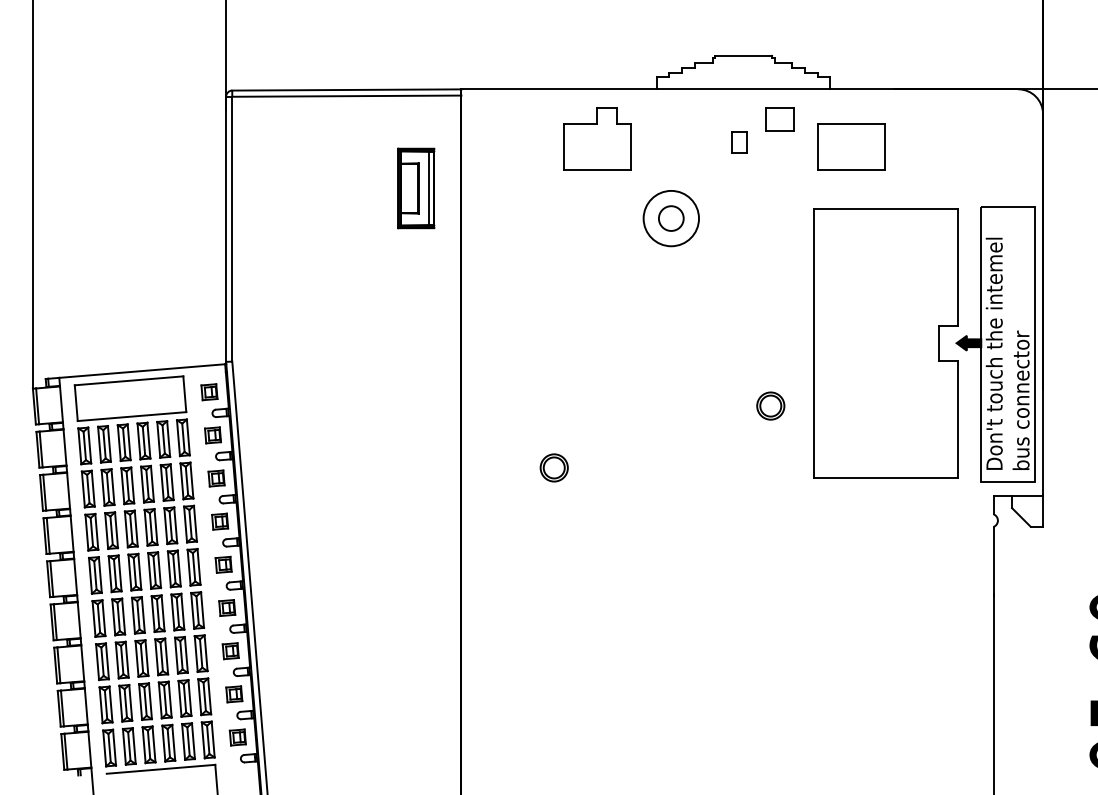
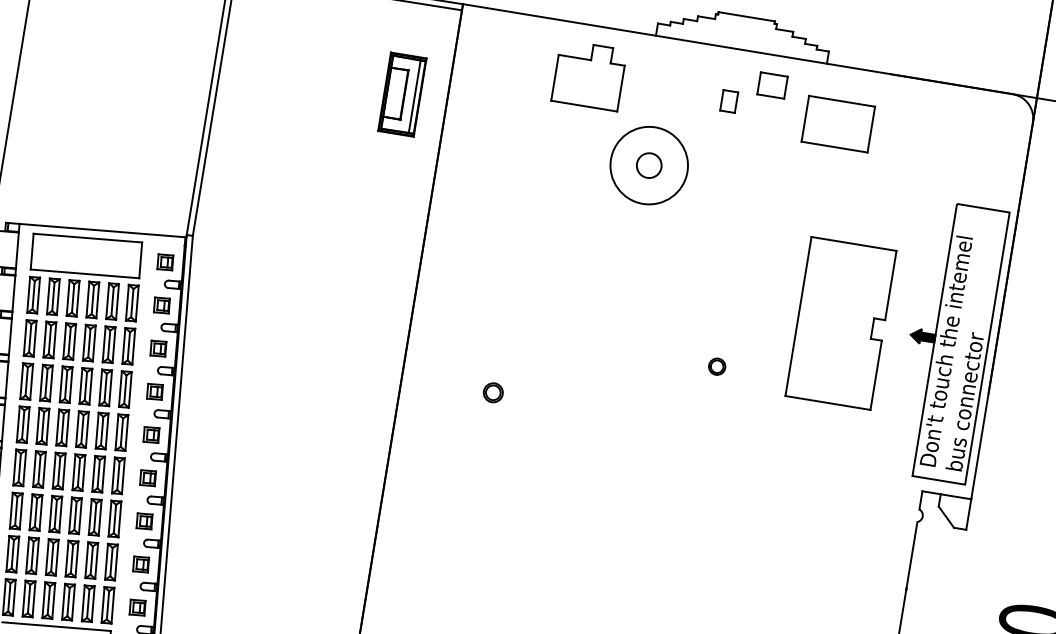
circle: (671, 218) -> (649, 165), size x1.4
part: (885, 343) -> (840, 323), size x0.6
part: (770, 405) -> (716, 366), size x0.6
part: (553, 467) -> (492, 392), size x0.7

